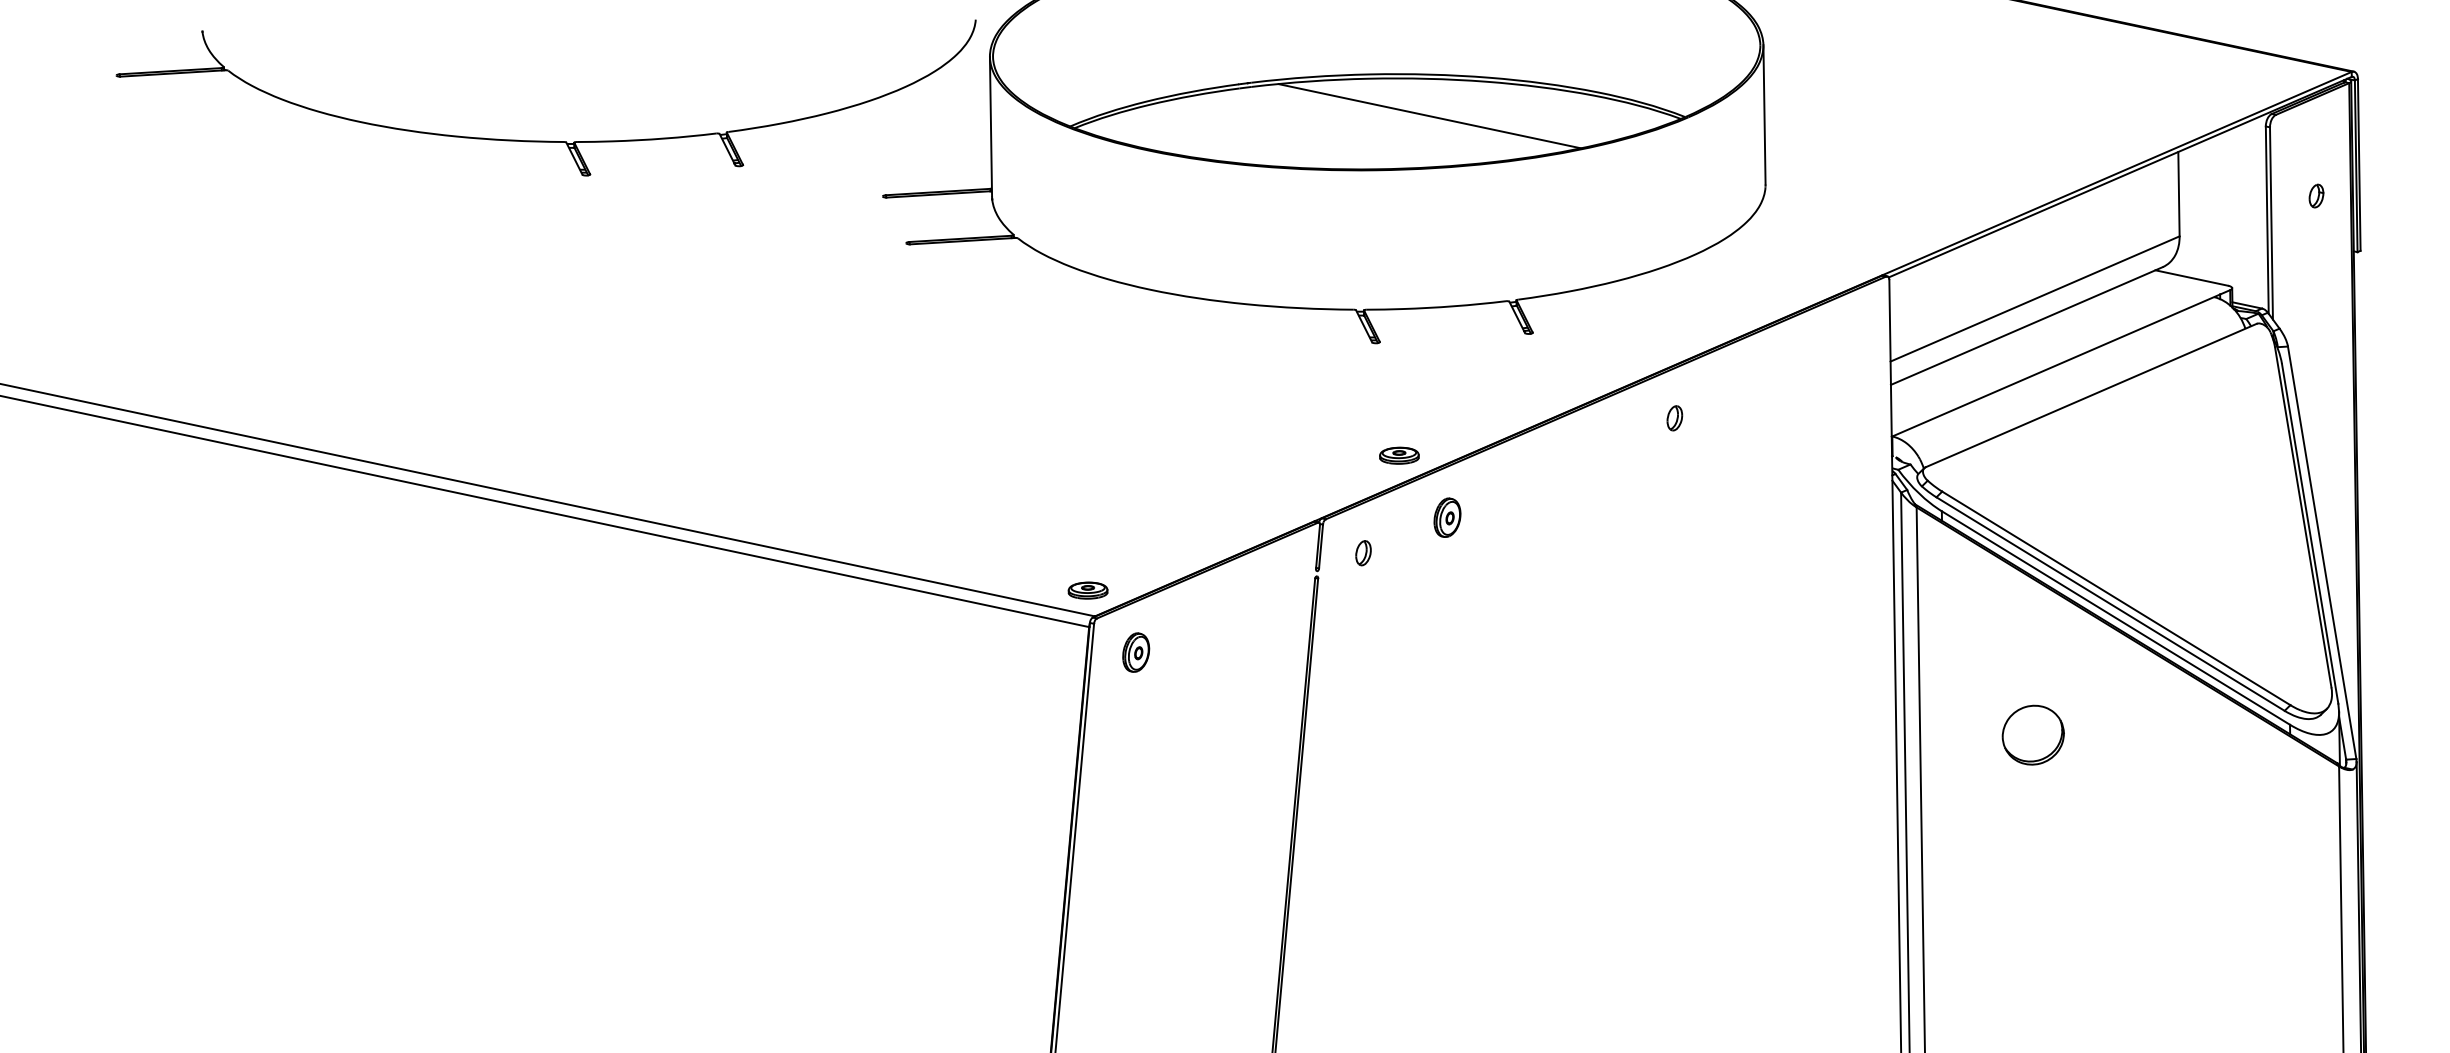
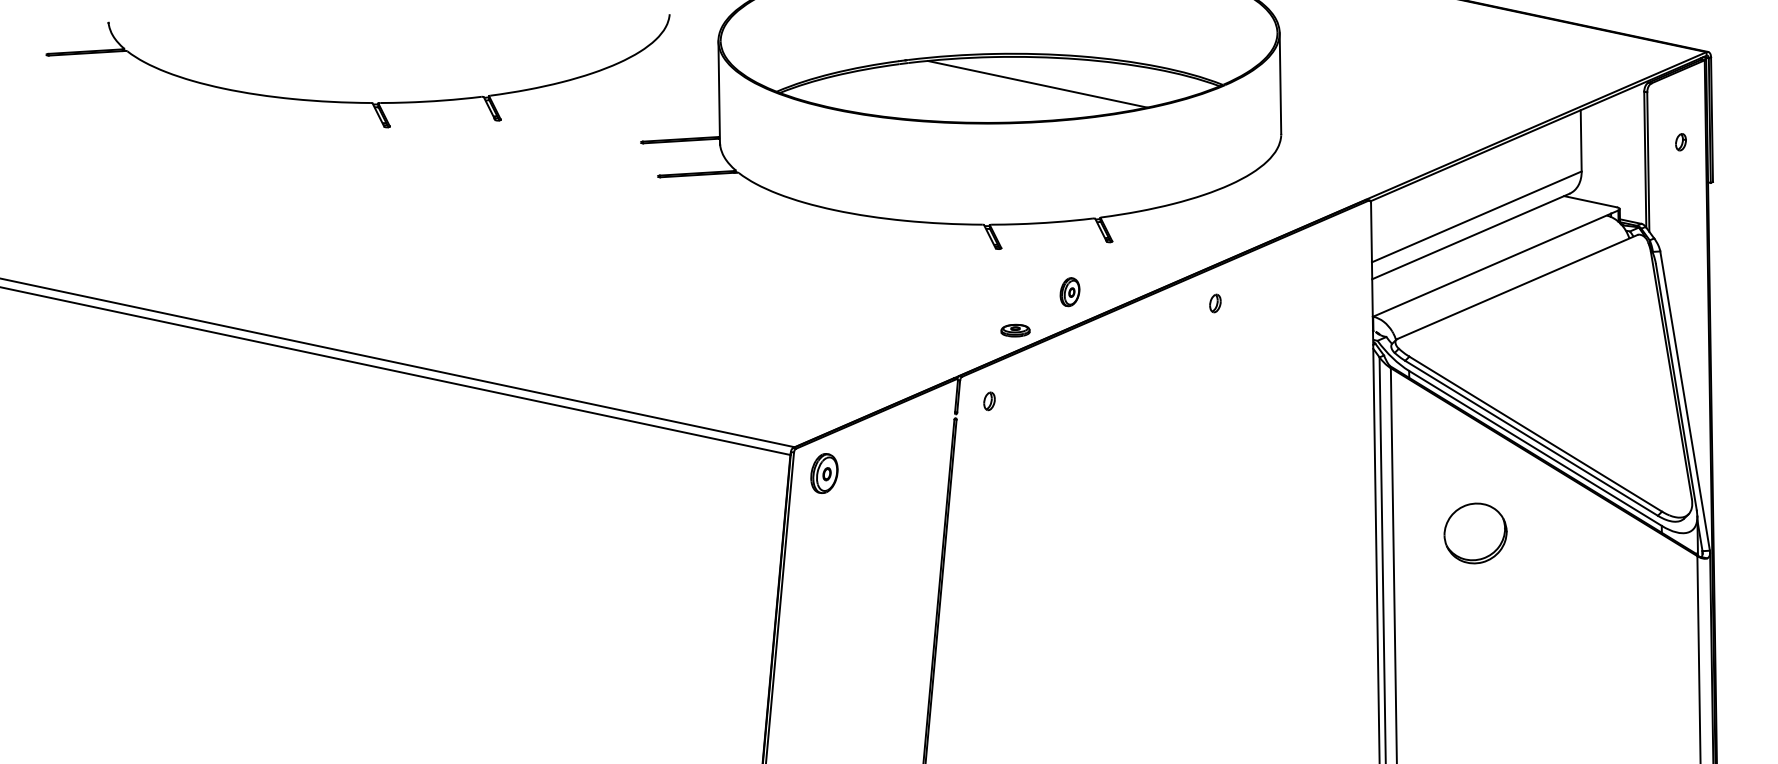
part: (545, 140) -> (357, 101), moved
part: (1447, 517) -> (1070, 292), moved
part: (1087, 590) -> (789, 428), removed
part: (1136, 652) -> (824, 473), size x1.4
part: (2032, 734) -> (1474, 532), size x1.4

